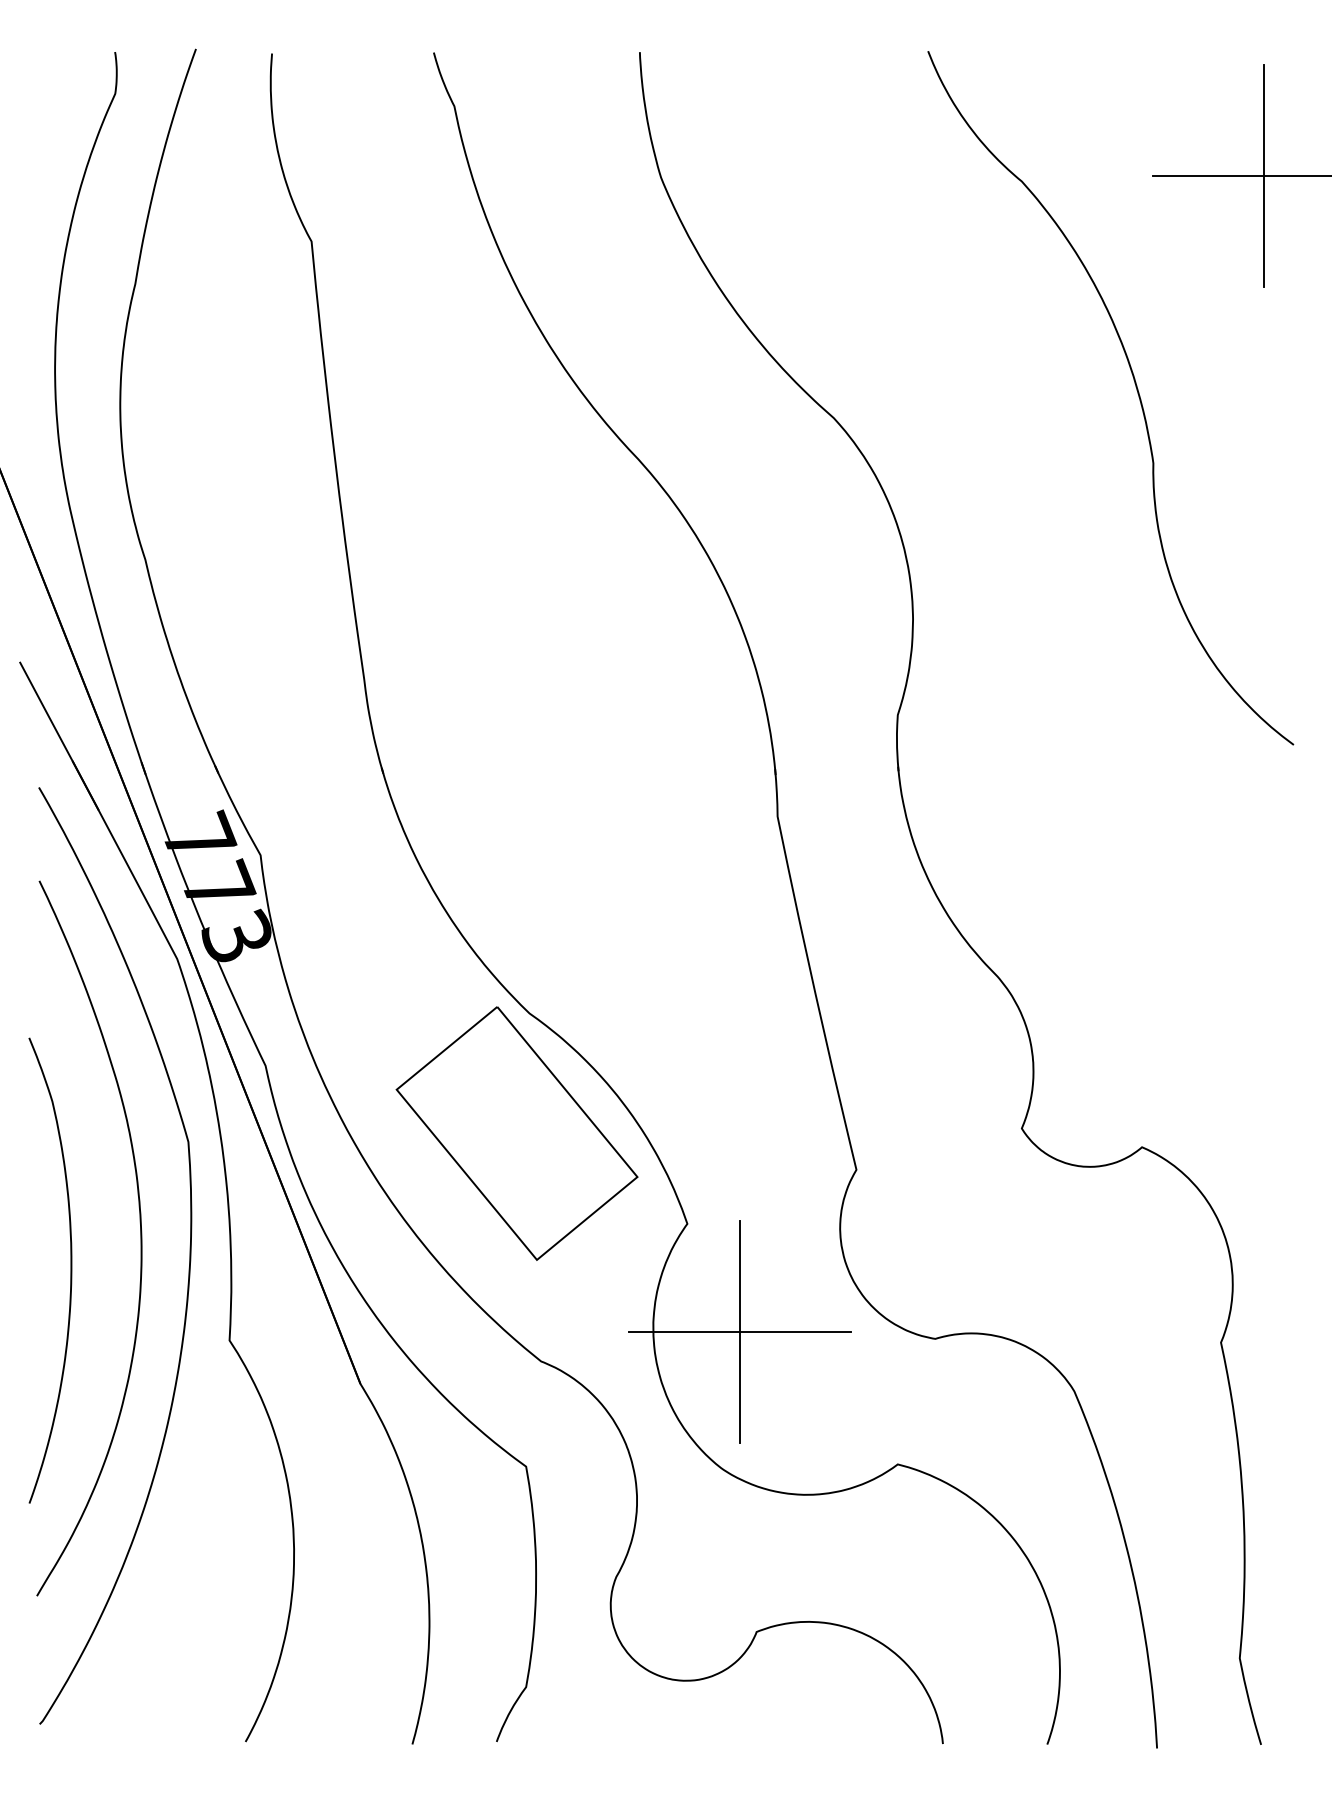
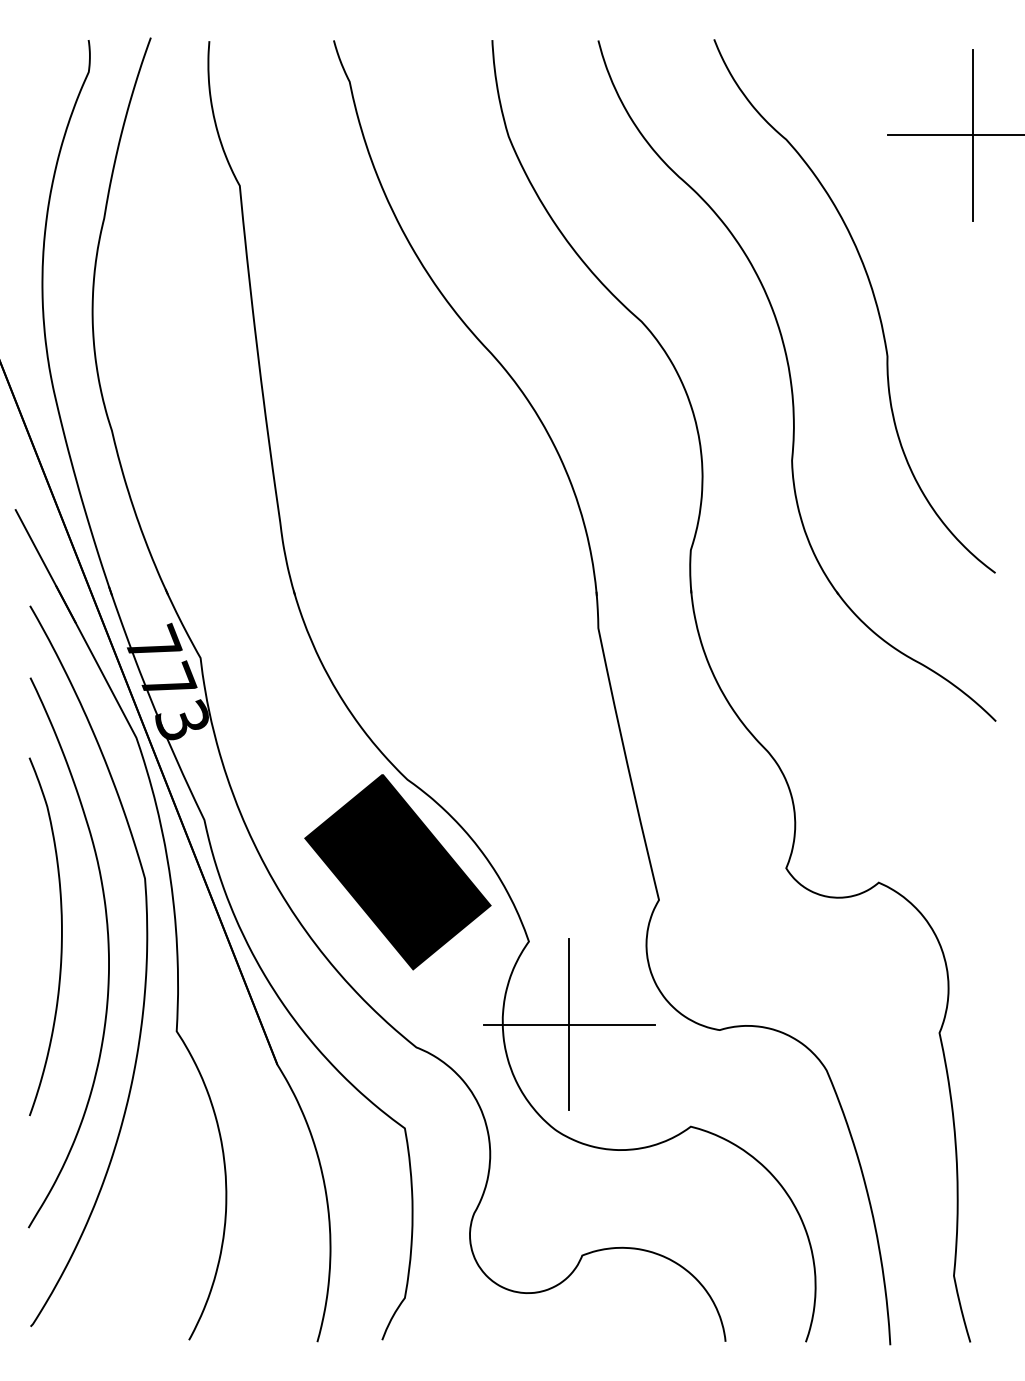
part: (1029, 498) -> (792, 383), added
fill: (516, 1132) -> (397, 871), added
curve: (70, 1270) -> (61, 936), moved

